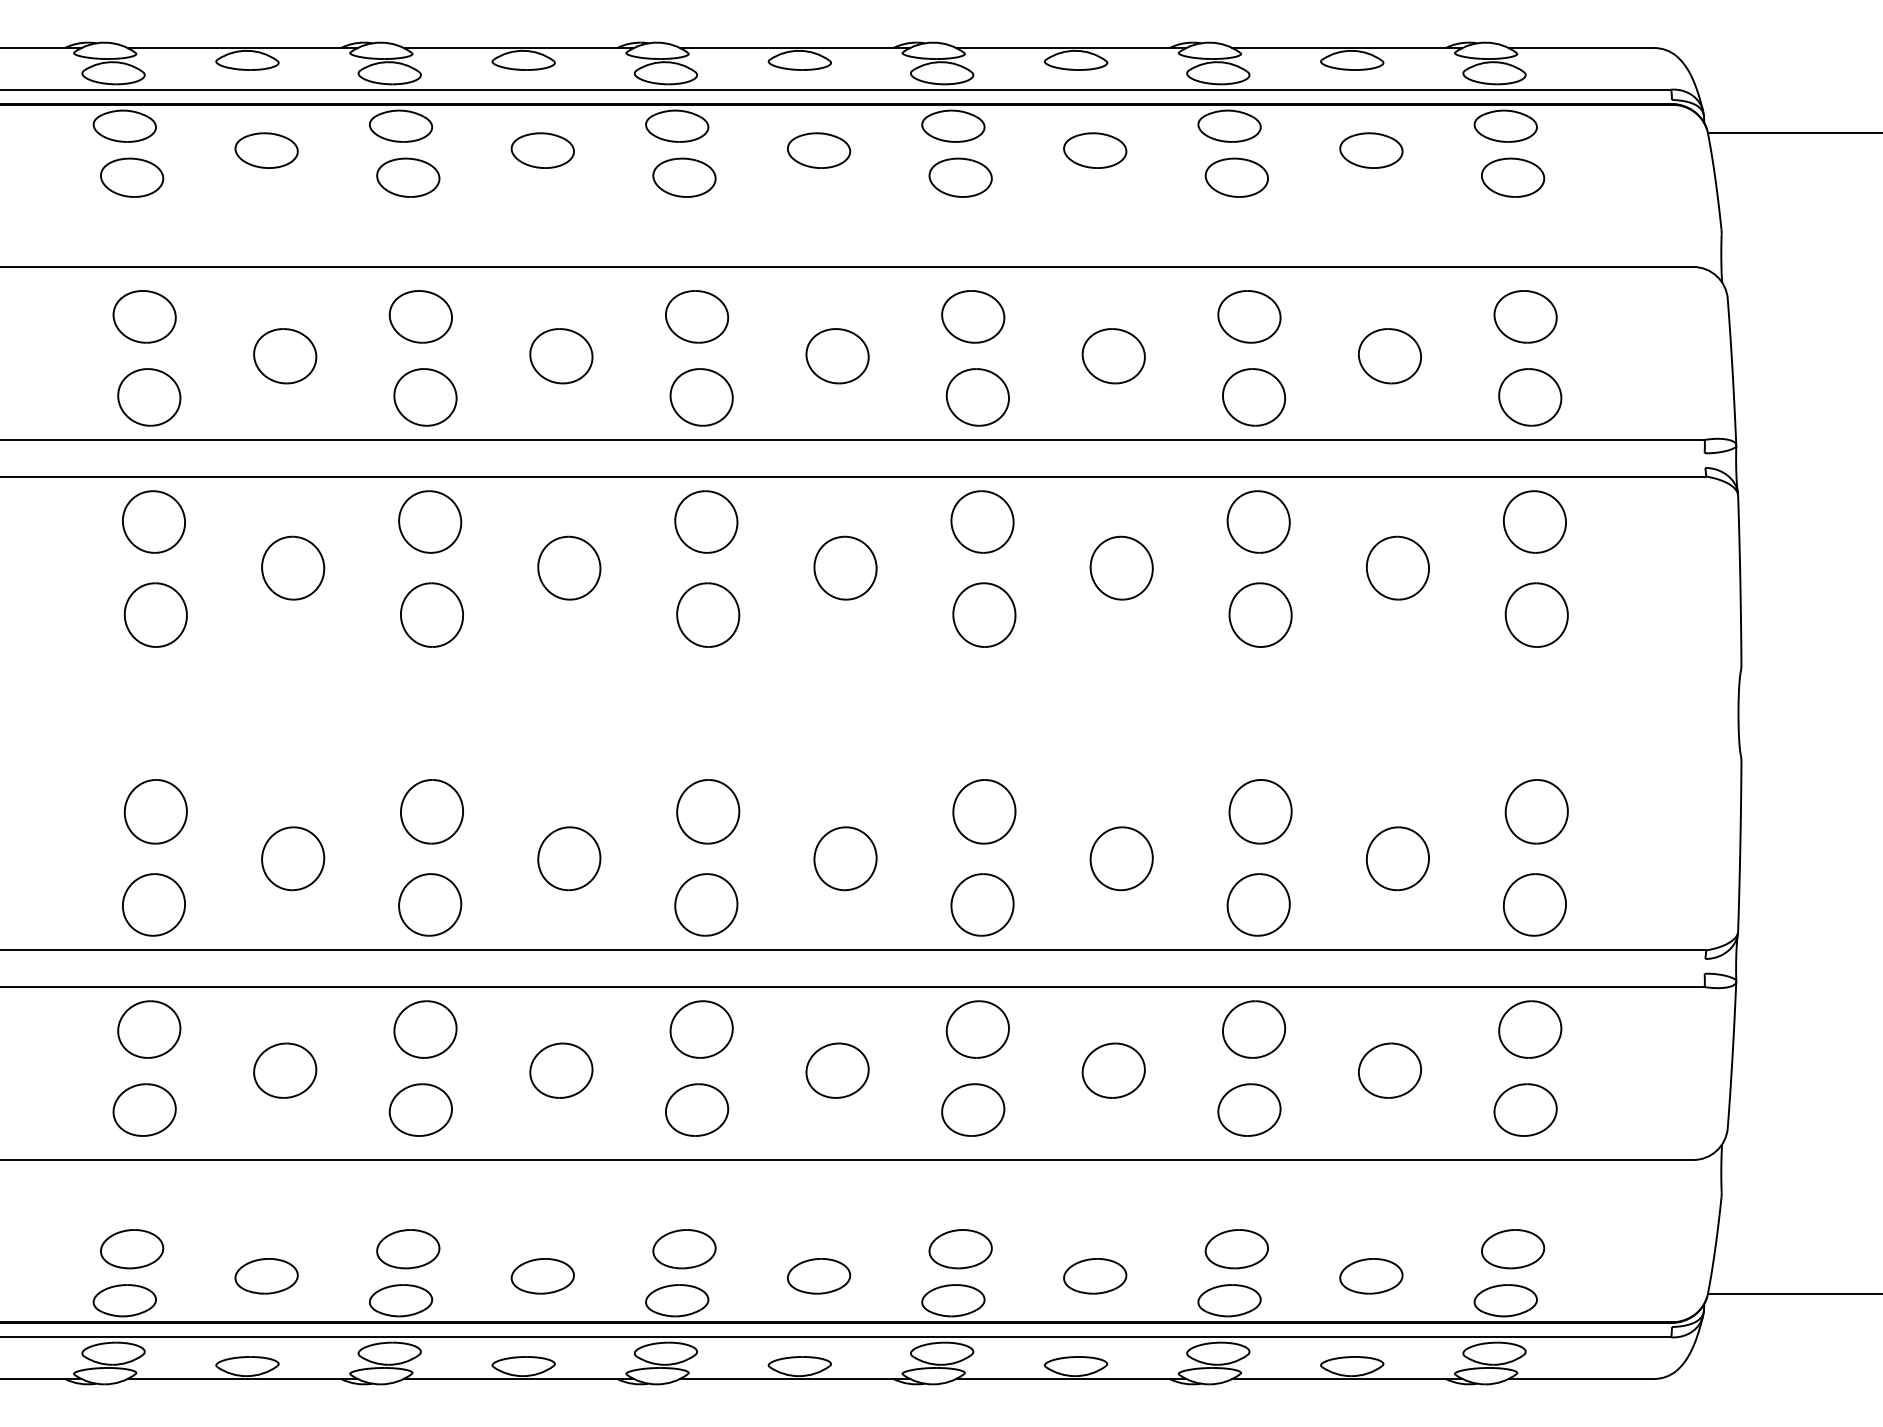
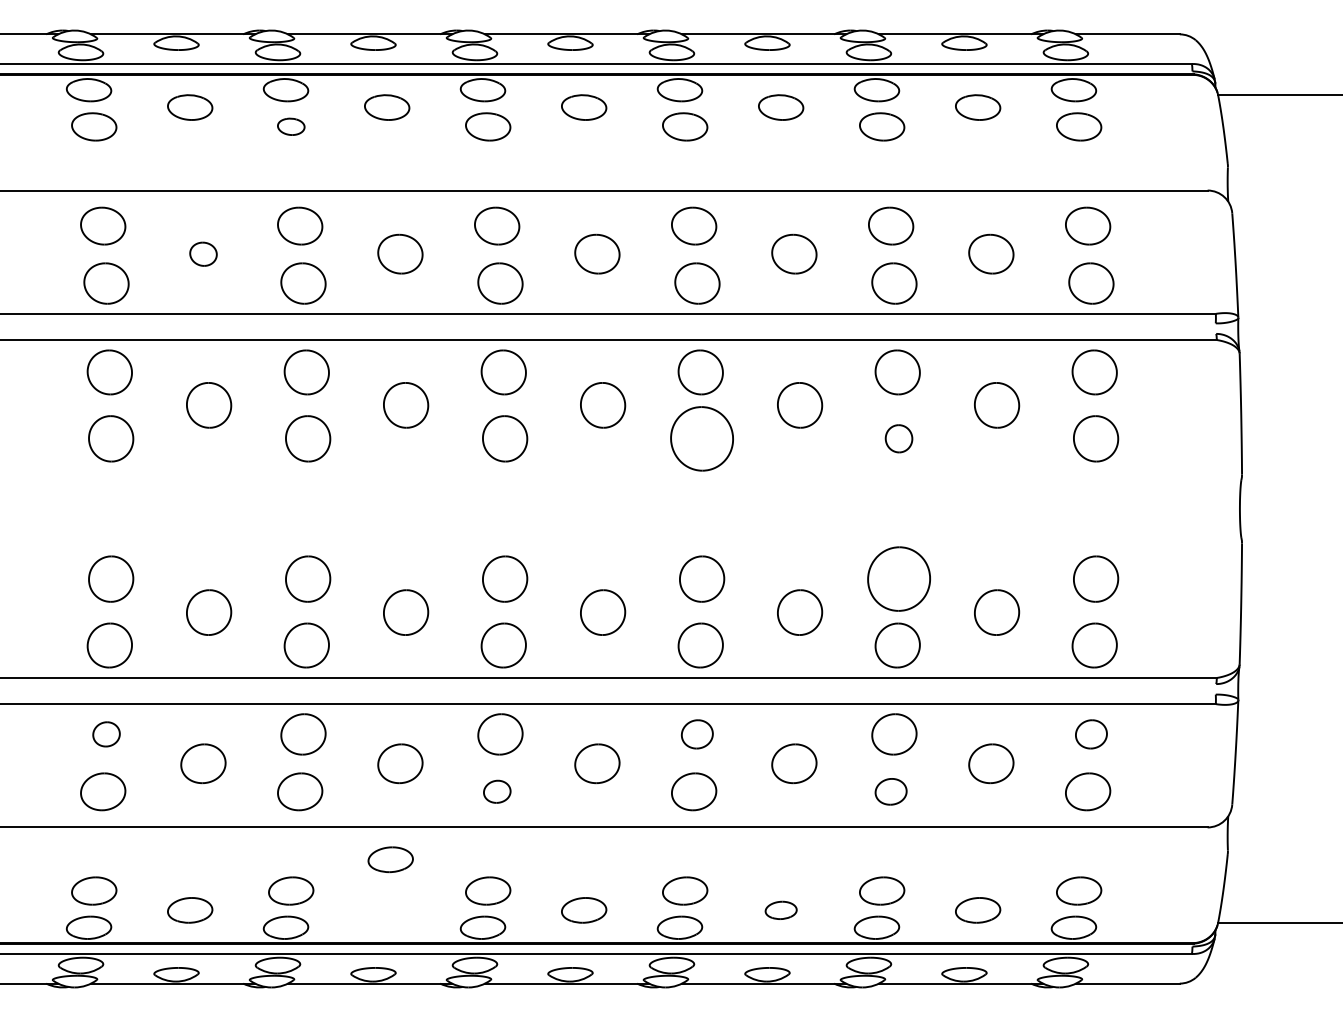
part: (408, 177) -> (291, 126), size x0.6
part: (285, 356) -> (203, 254), size x0.6
part: (984, 614) -> (702, 438), size x1.4
part: (1260, 614) -> (899, 438), size x0.6
part: (1260, 811) -> (899, 578), size x1.4
part: (149, 1029) -> (106, 734), size x0.6
part: (977, 1029) -> (697, 734), size x0.7
part: (1530, 1029) -> (1091, 734), size x0.7
part: (697, 1109) -> (497, 791), size x0.6
part: (1249, 1109) -> (891, 791), size x0.7
part: (542, 1276) -> (390, 859), moved
part: (1095, 1276) -> (781, 910), size x0.7

